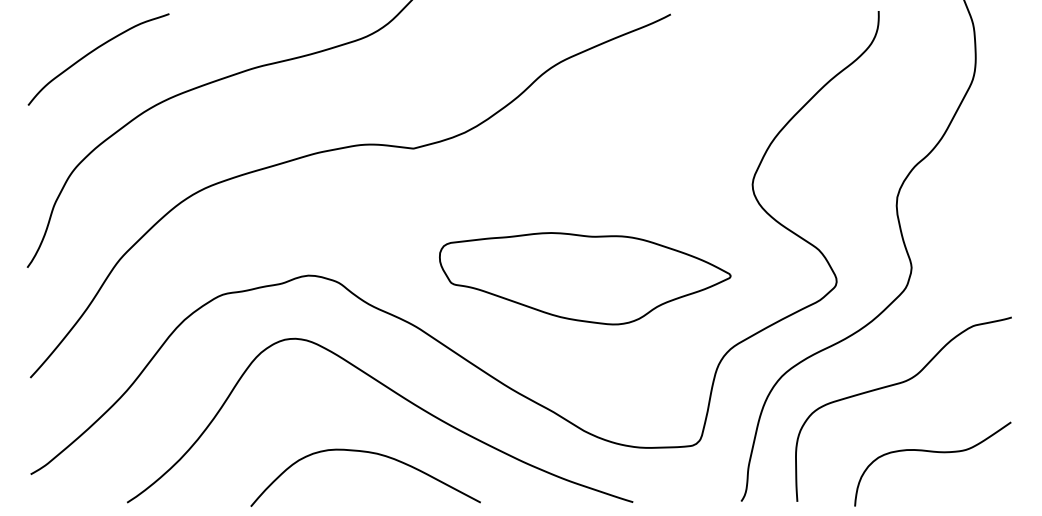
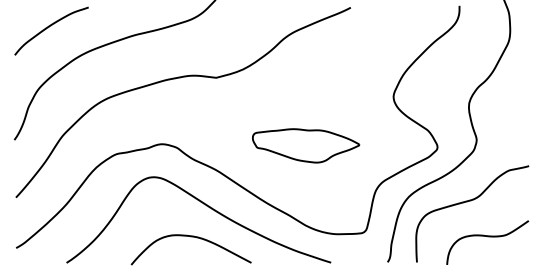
part: (584, 278) -> (305, 145), size x0.7

